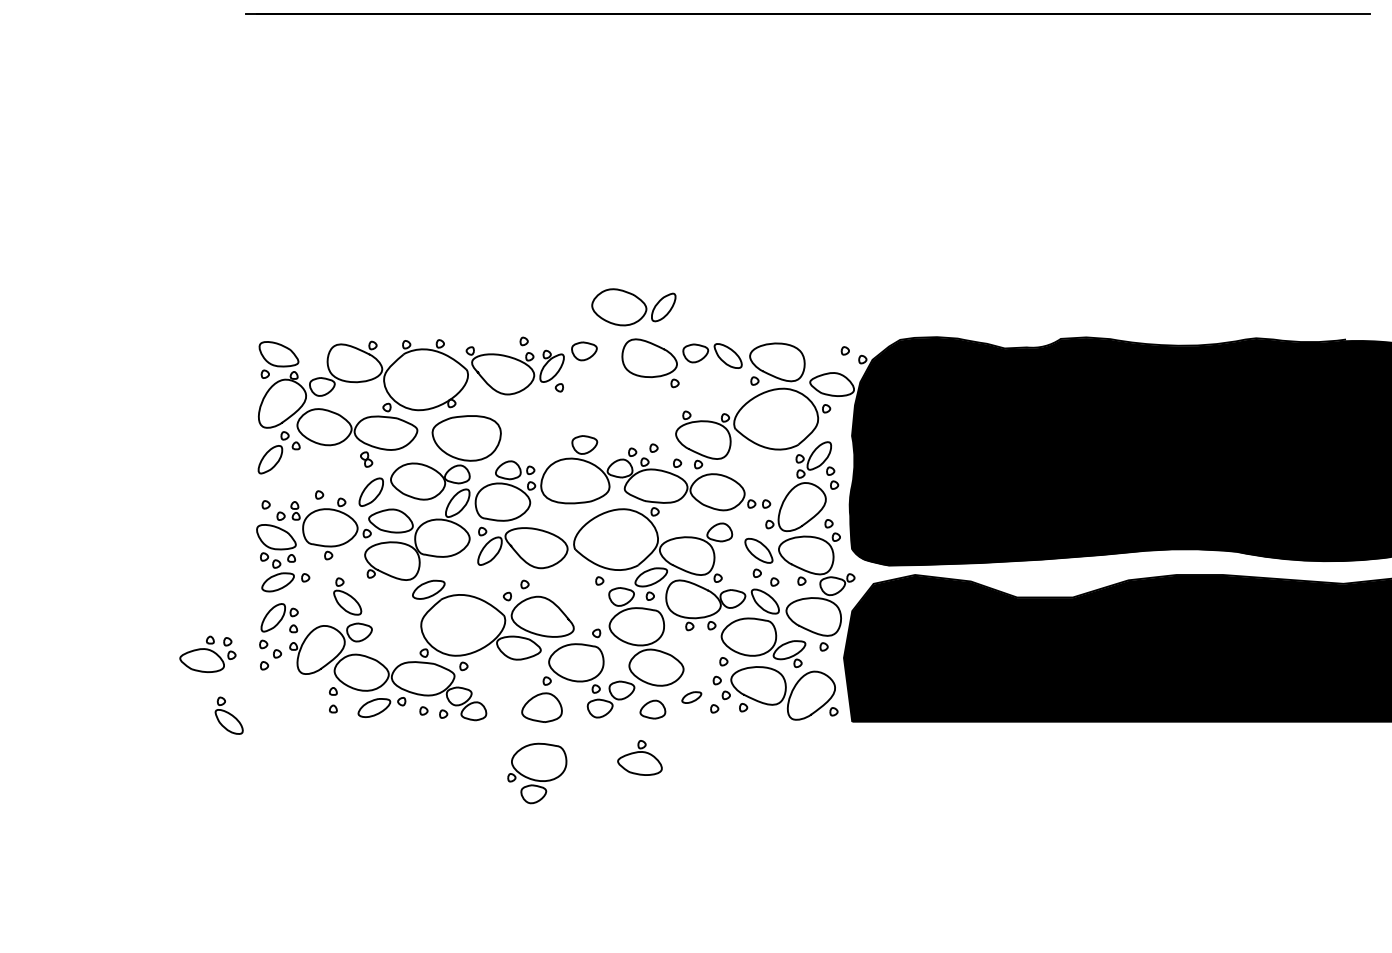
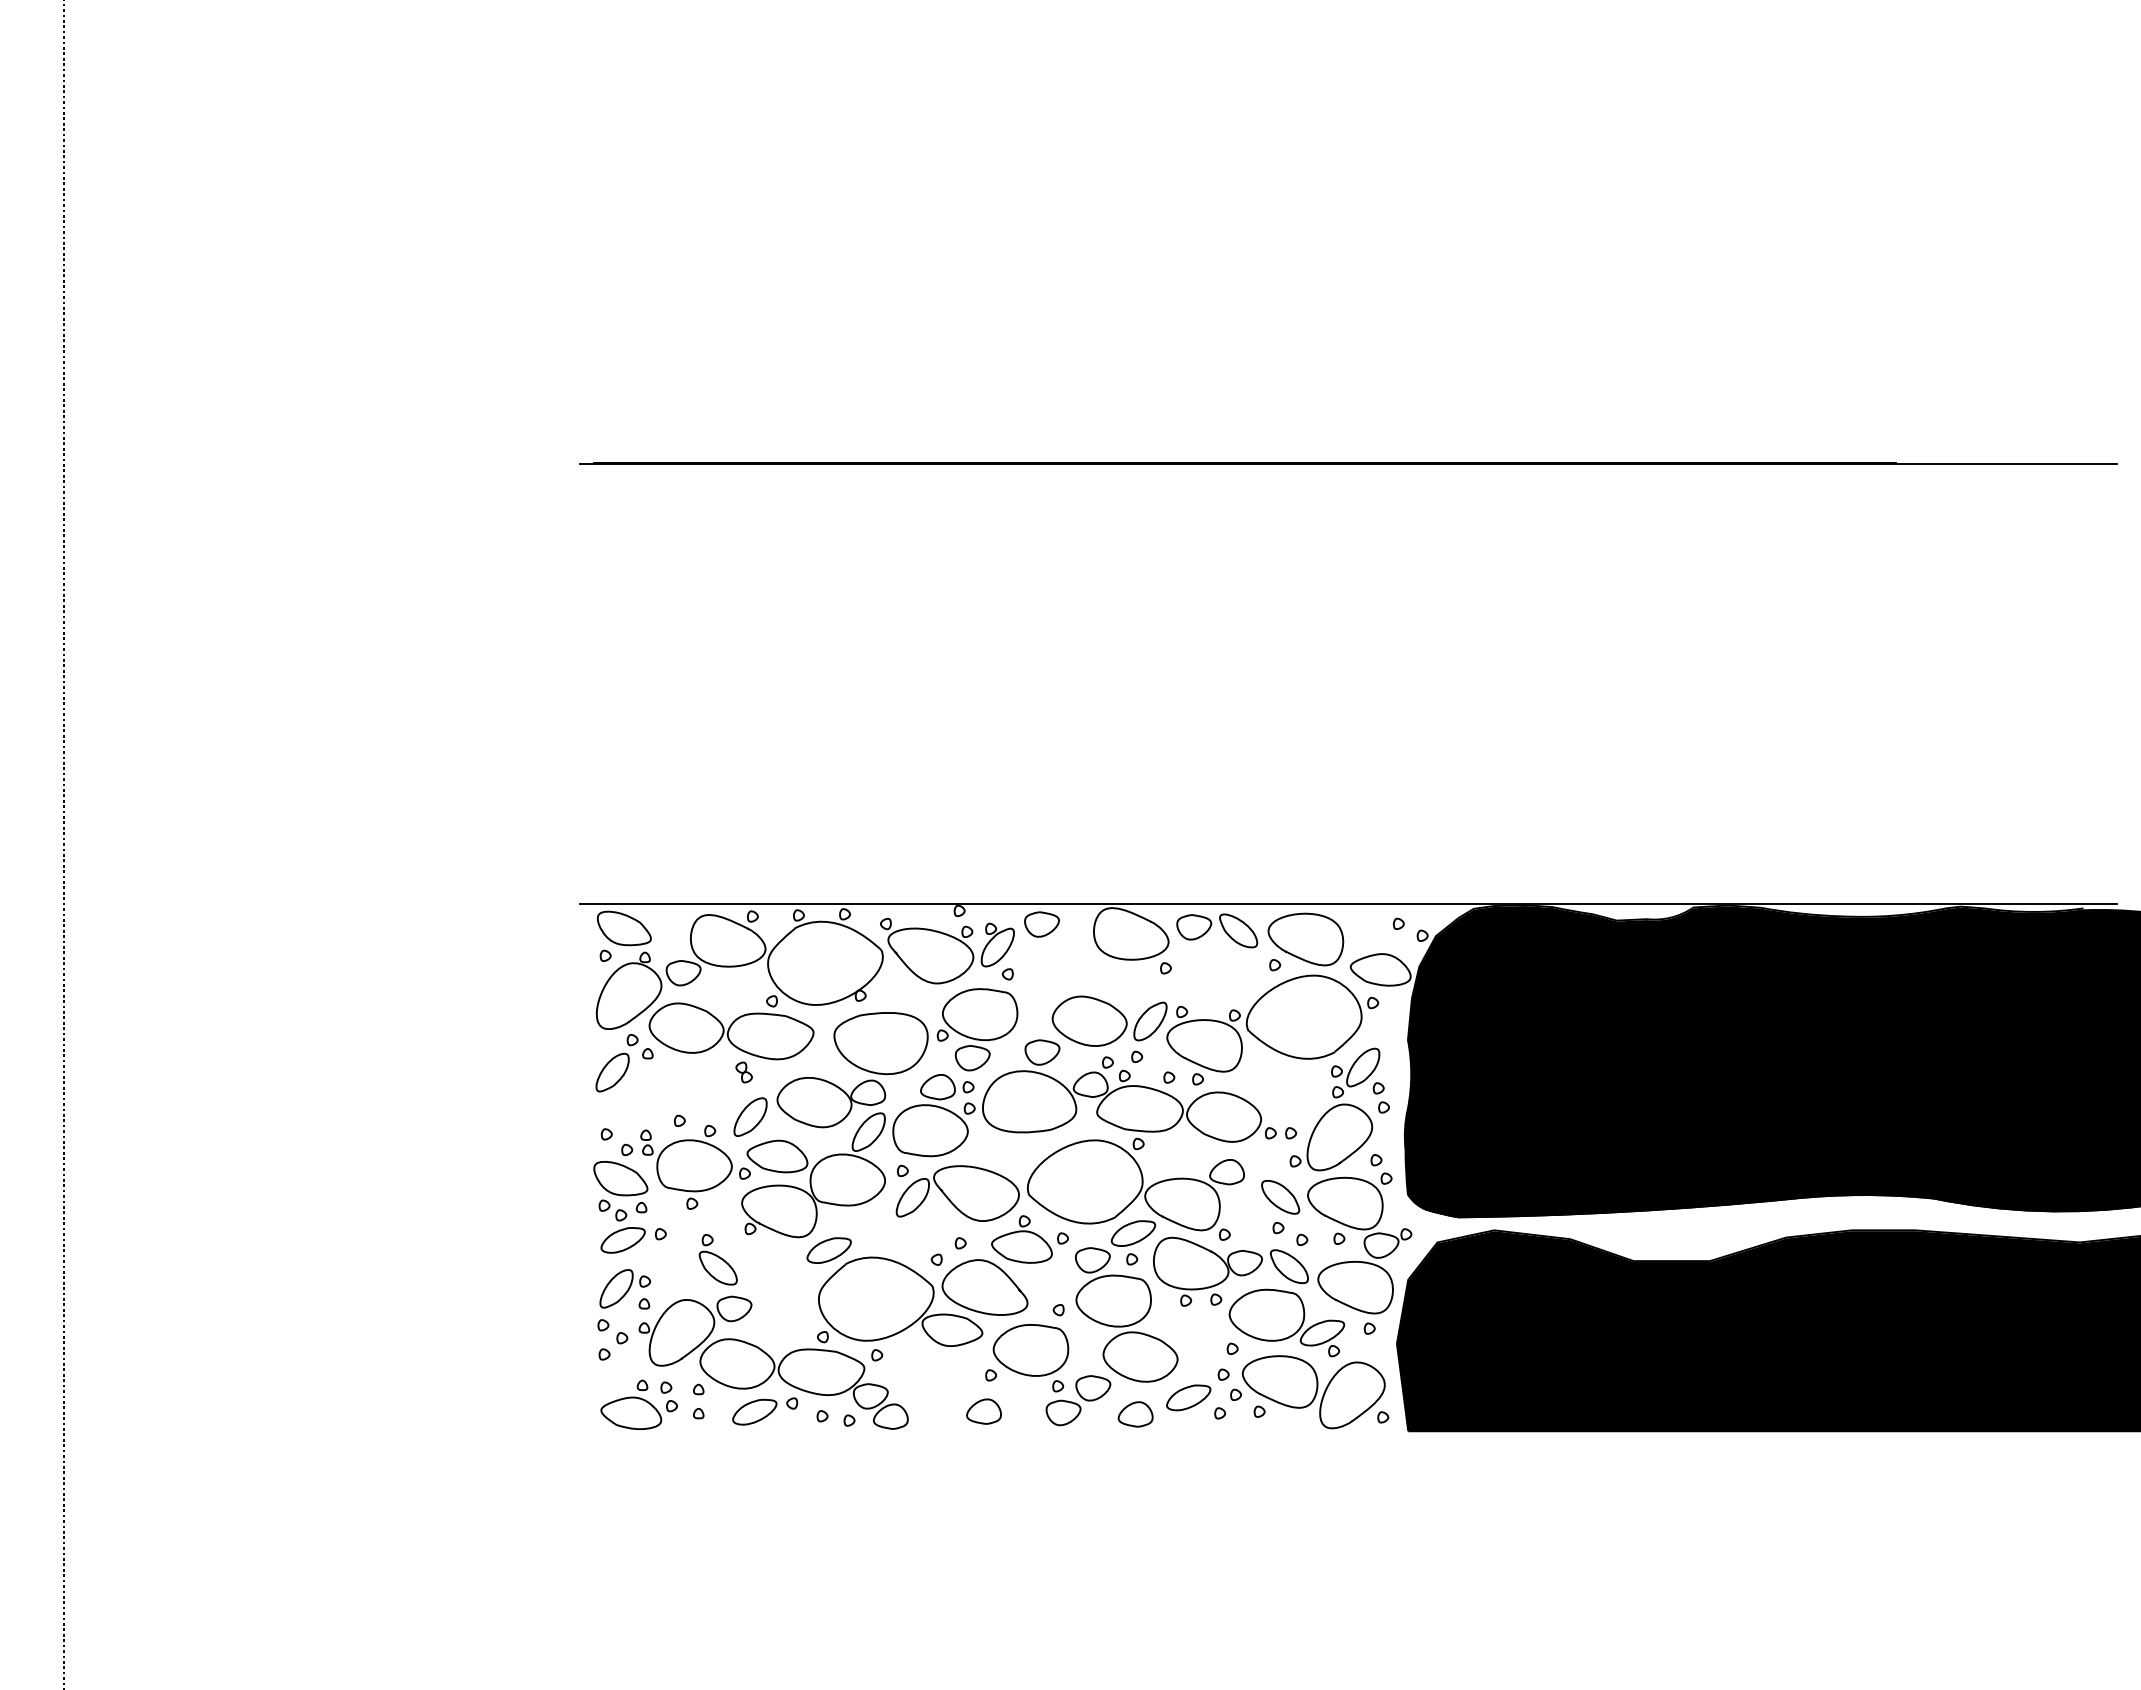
part: (633, 306) -> (1109, 1020), moved
line: (807, 336) -> (1347, 904), added
part: (207, 654) -> (638, 1404), moved
part: (691, 697) -> (1188, 1397), size x1.67
part: (541, 707) -> (983, 1411), size x0.62
part: (228, 715) -> (555, 1422), removed
part: (639, 757) -> (1021, 1239), moved
part: (537, 773) -> (977, 1029), moved

